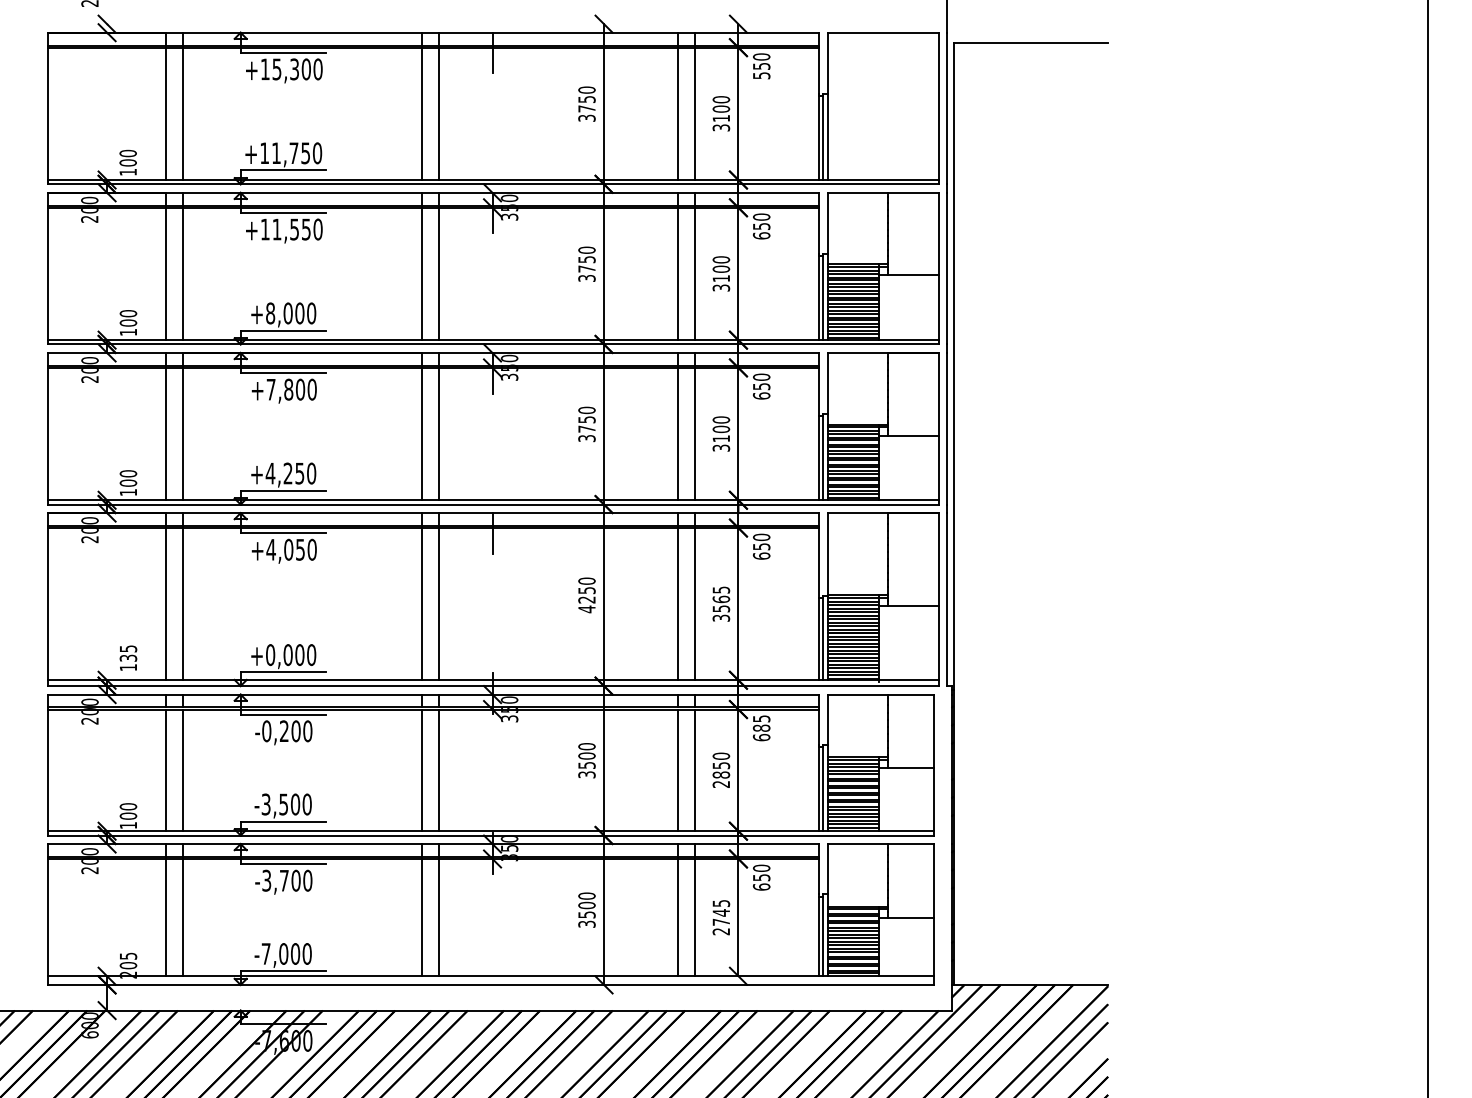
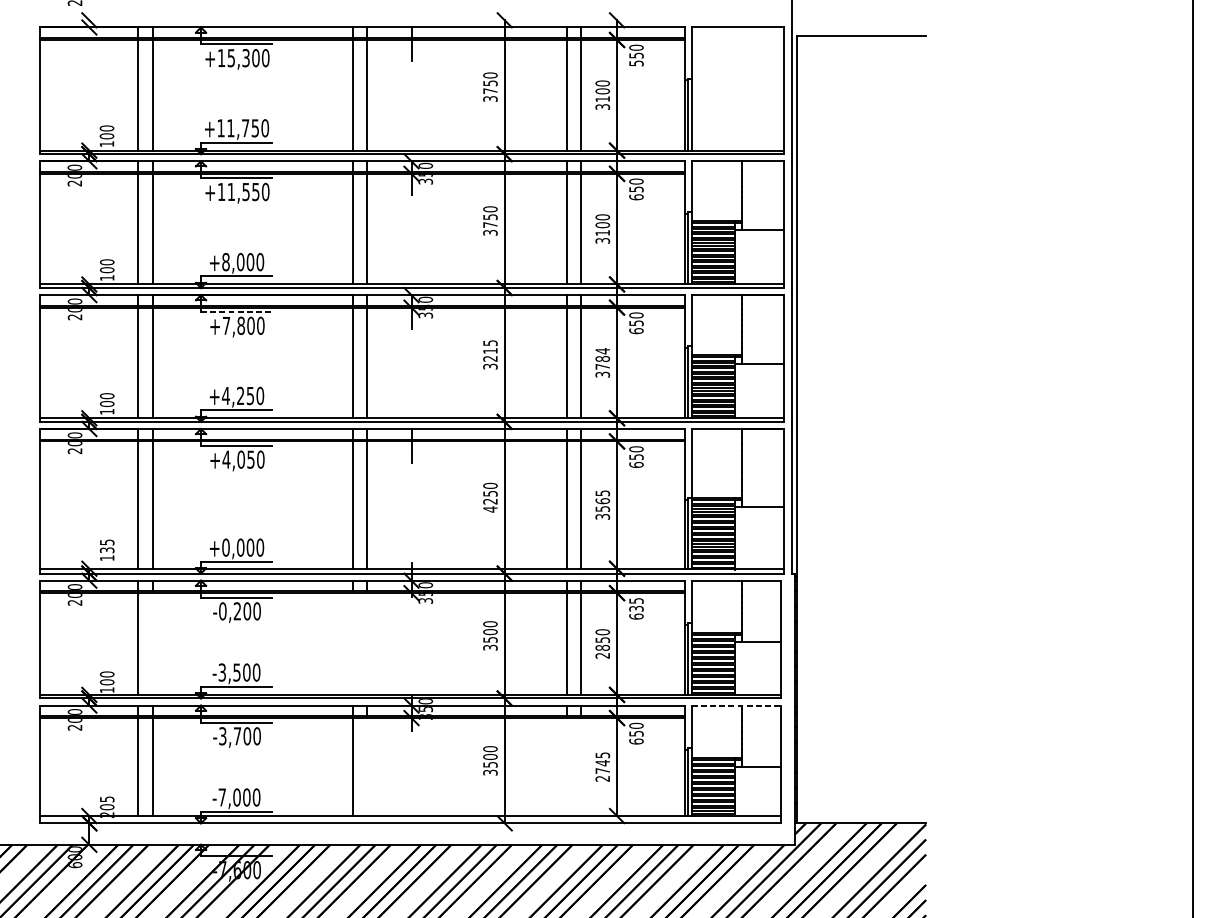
line: (283, 373) -> (236, 312), solid -> dashed
text: (586, 419) -> (490, 350), 3750 -> 3215
text: (721, 429) -> (602, 359), 3100 -> 3784
text: (761, 727) -> (636, 608), 685 -> 635
line: (182, 770) -> (152, 644), removed
line: (422, 770) -> (352, 644), removed
line: (439, 770) -> (367, 644), removed
line: (881, 844) -> (736, 705), solid -> dashed
line: (439, 917) -> (367, 766), removed
line: (678, 917) -> (566, 766), removed
line: (695, 917) -> (581, 766), removed

